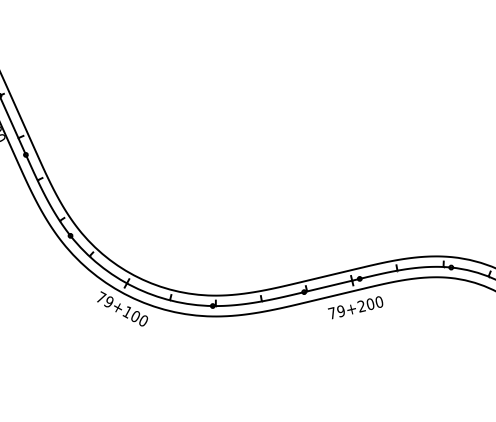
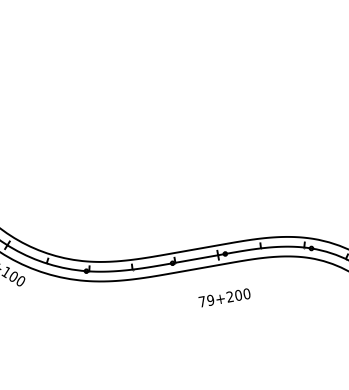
text: (355, 307) -> (224, 297), moved

